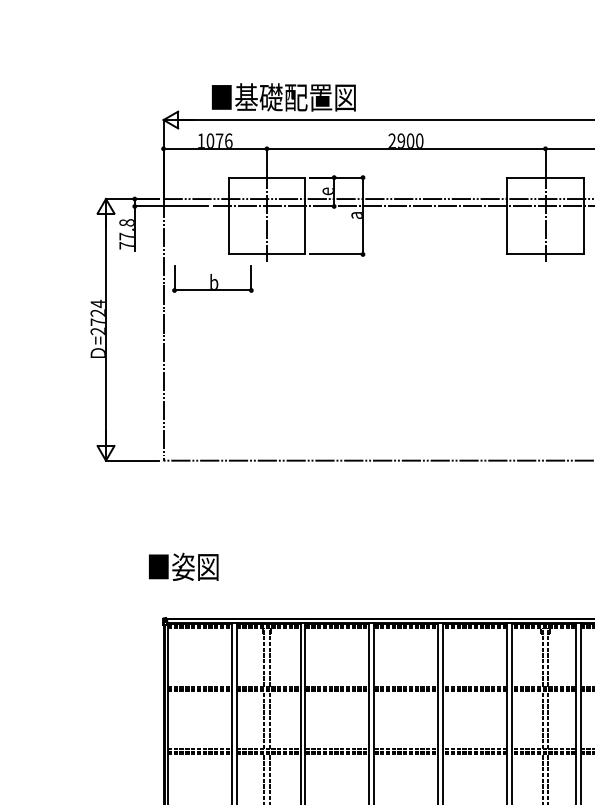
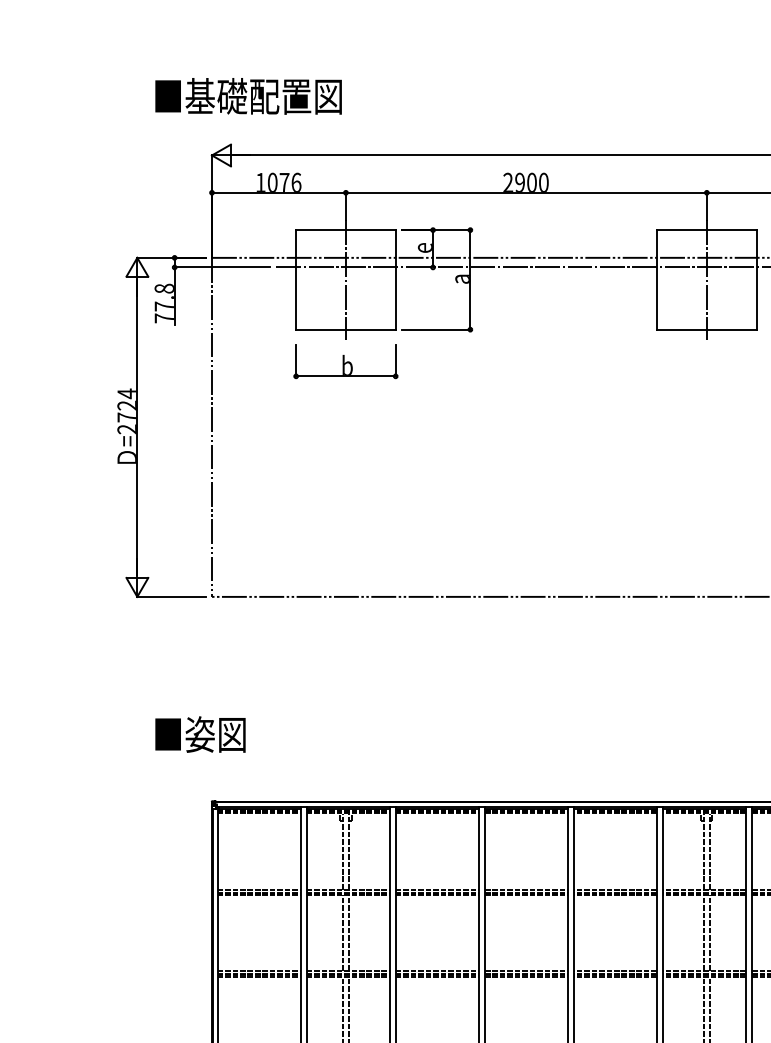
text: (283, 97) -> (248, 96), moved
part: (212, 278) -> (345, 360), moved
text: (183, 566) -> (200, 734), moved

